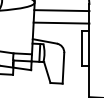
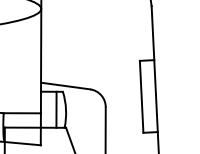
line: (61, 10) -> (96, 22), removed
line: (61, 22) -> (97, 46), removed

